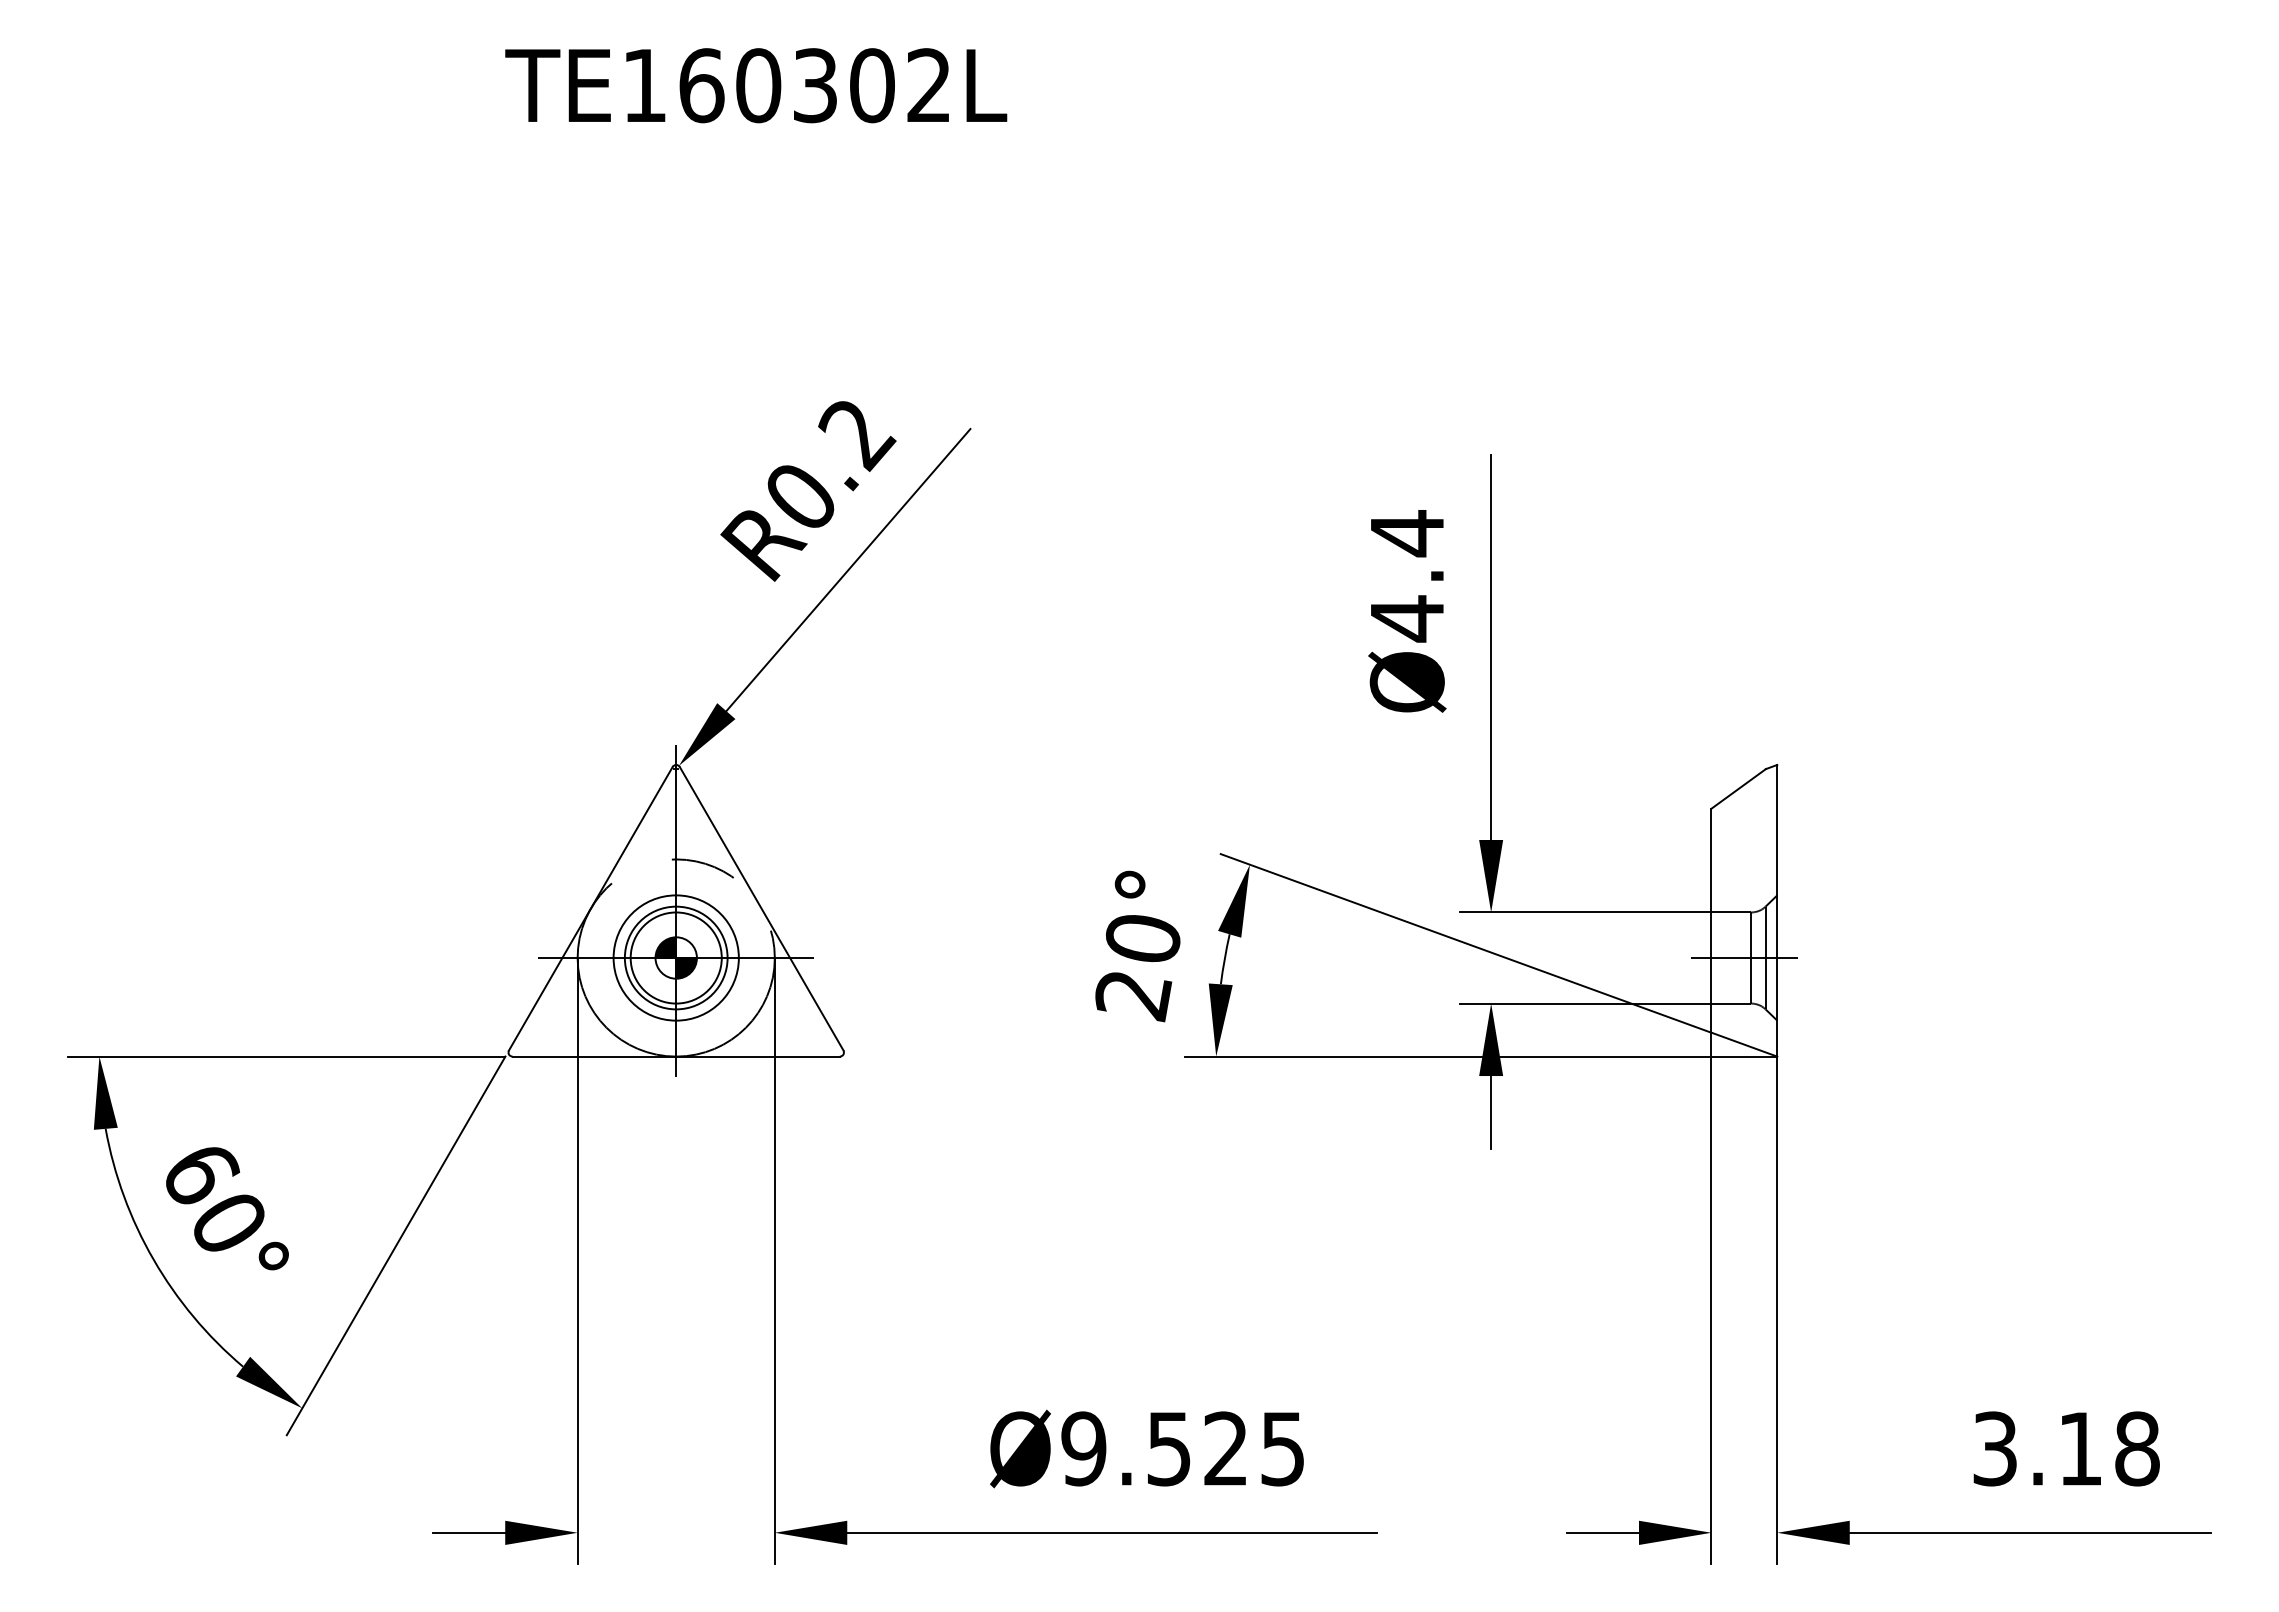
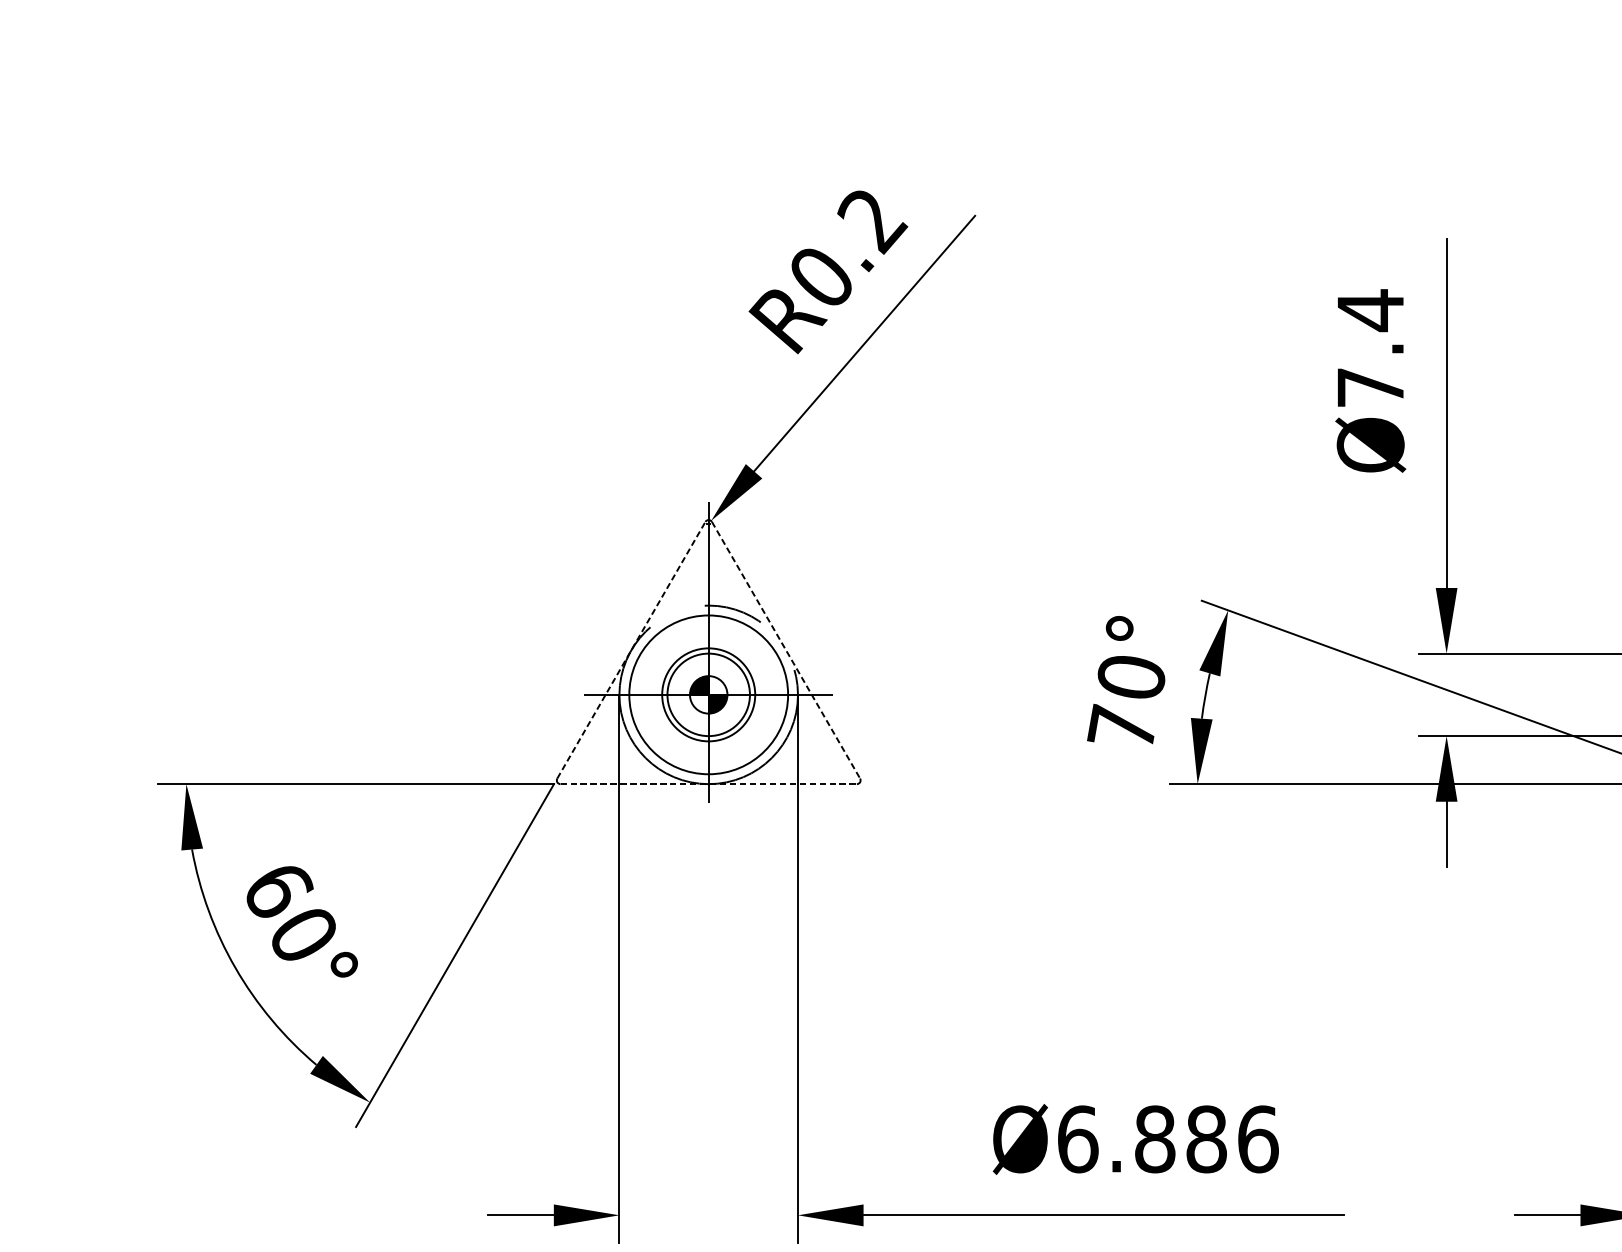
text: (1407, 618) -> (1370, 387), Ø4.4 -> Ø7.4
line: (590, 908) -> (631, 650), solid -> dashed
line: (761, 908) -> (785, 650), solid -> dashed
circle: (675, 957) -> (708, 694), size x1.4
text: (1133, 994) -> (1122, 727), 20° -> 70°
line: (676, 1056) -> (708, 784), solid -> dashed
text: (1183, 1448) -> (1168, 1139), Ø9.525 -> Ø6.886

